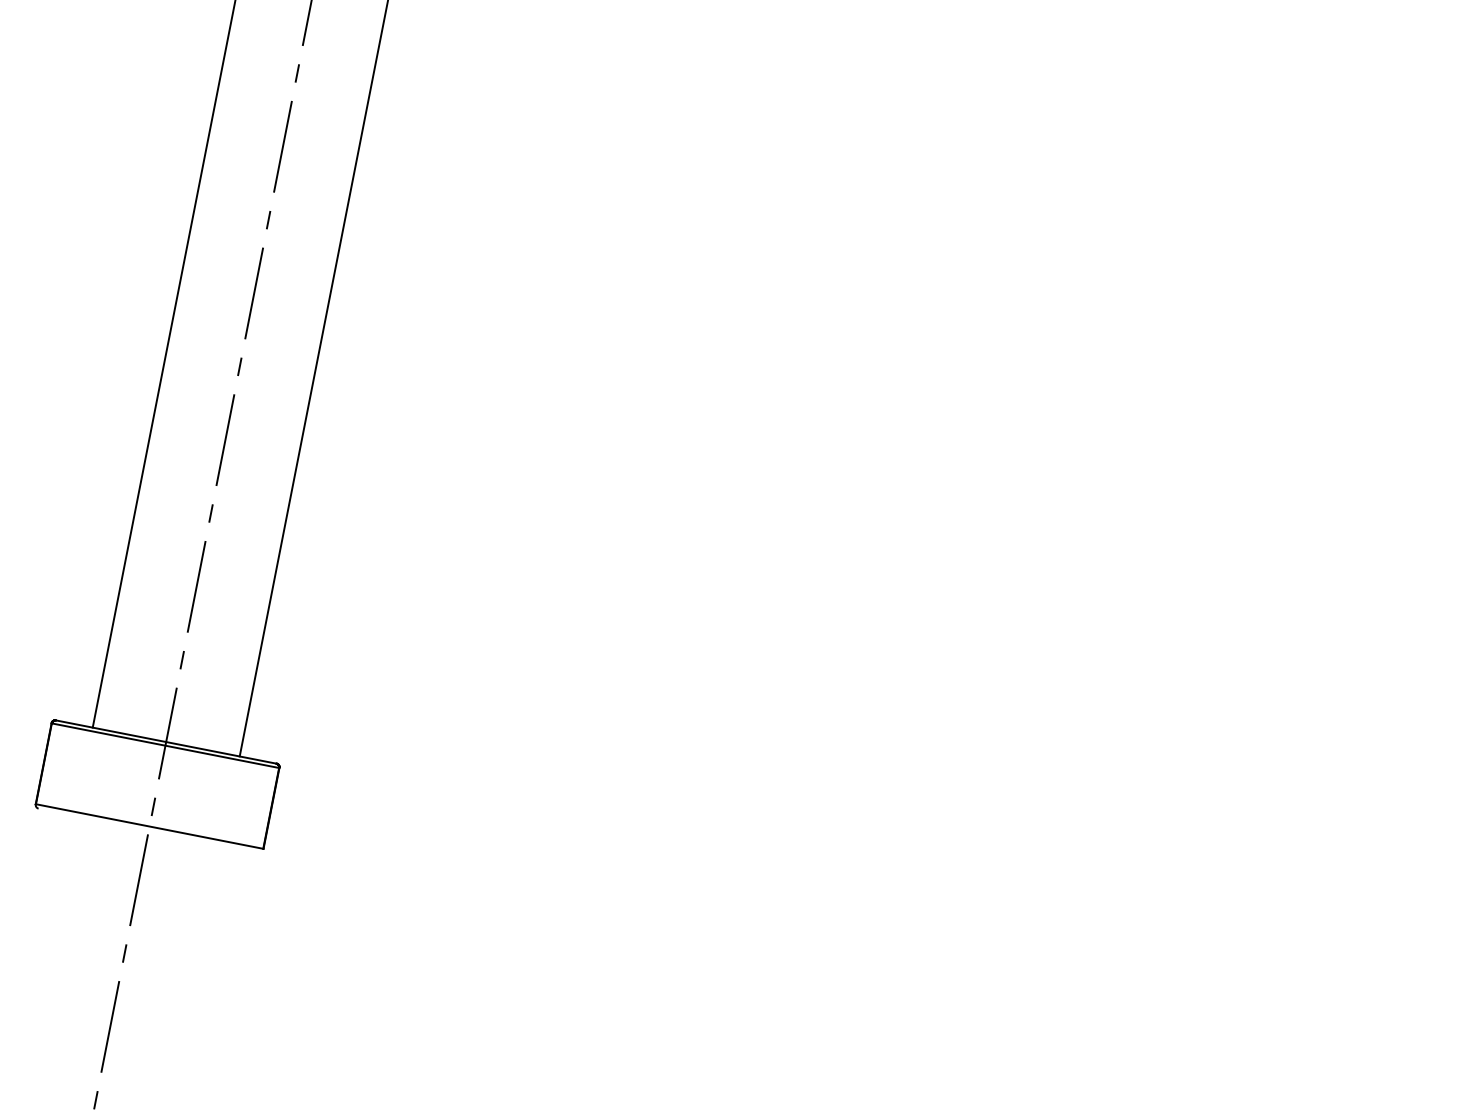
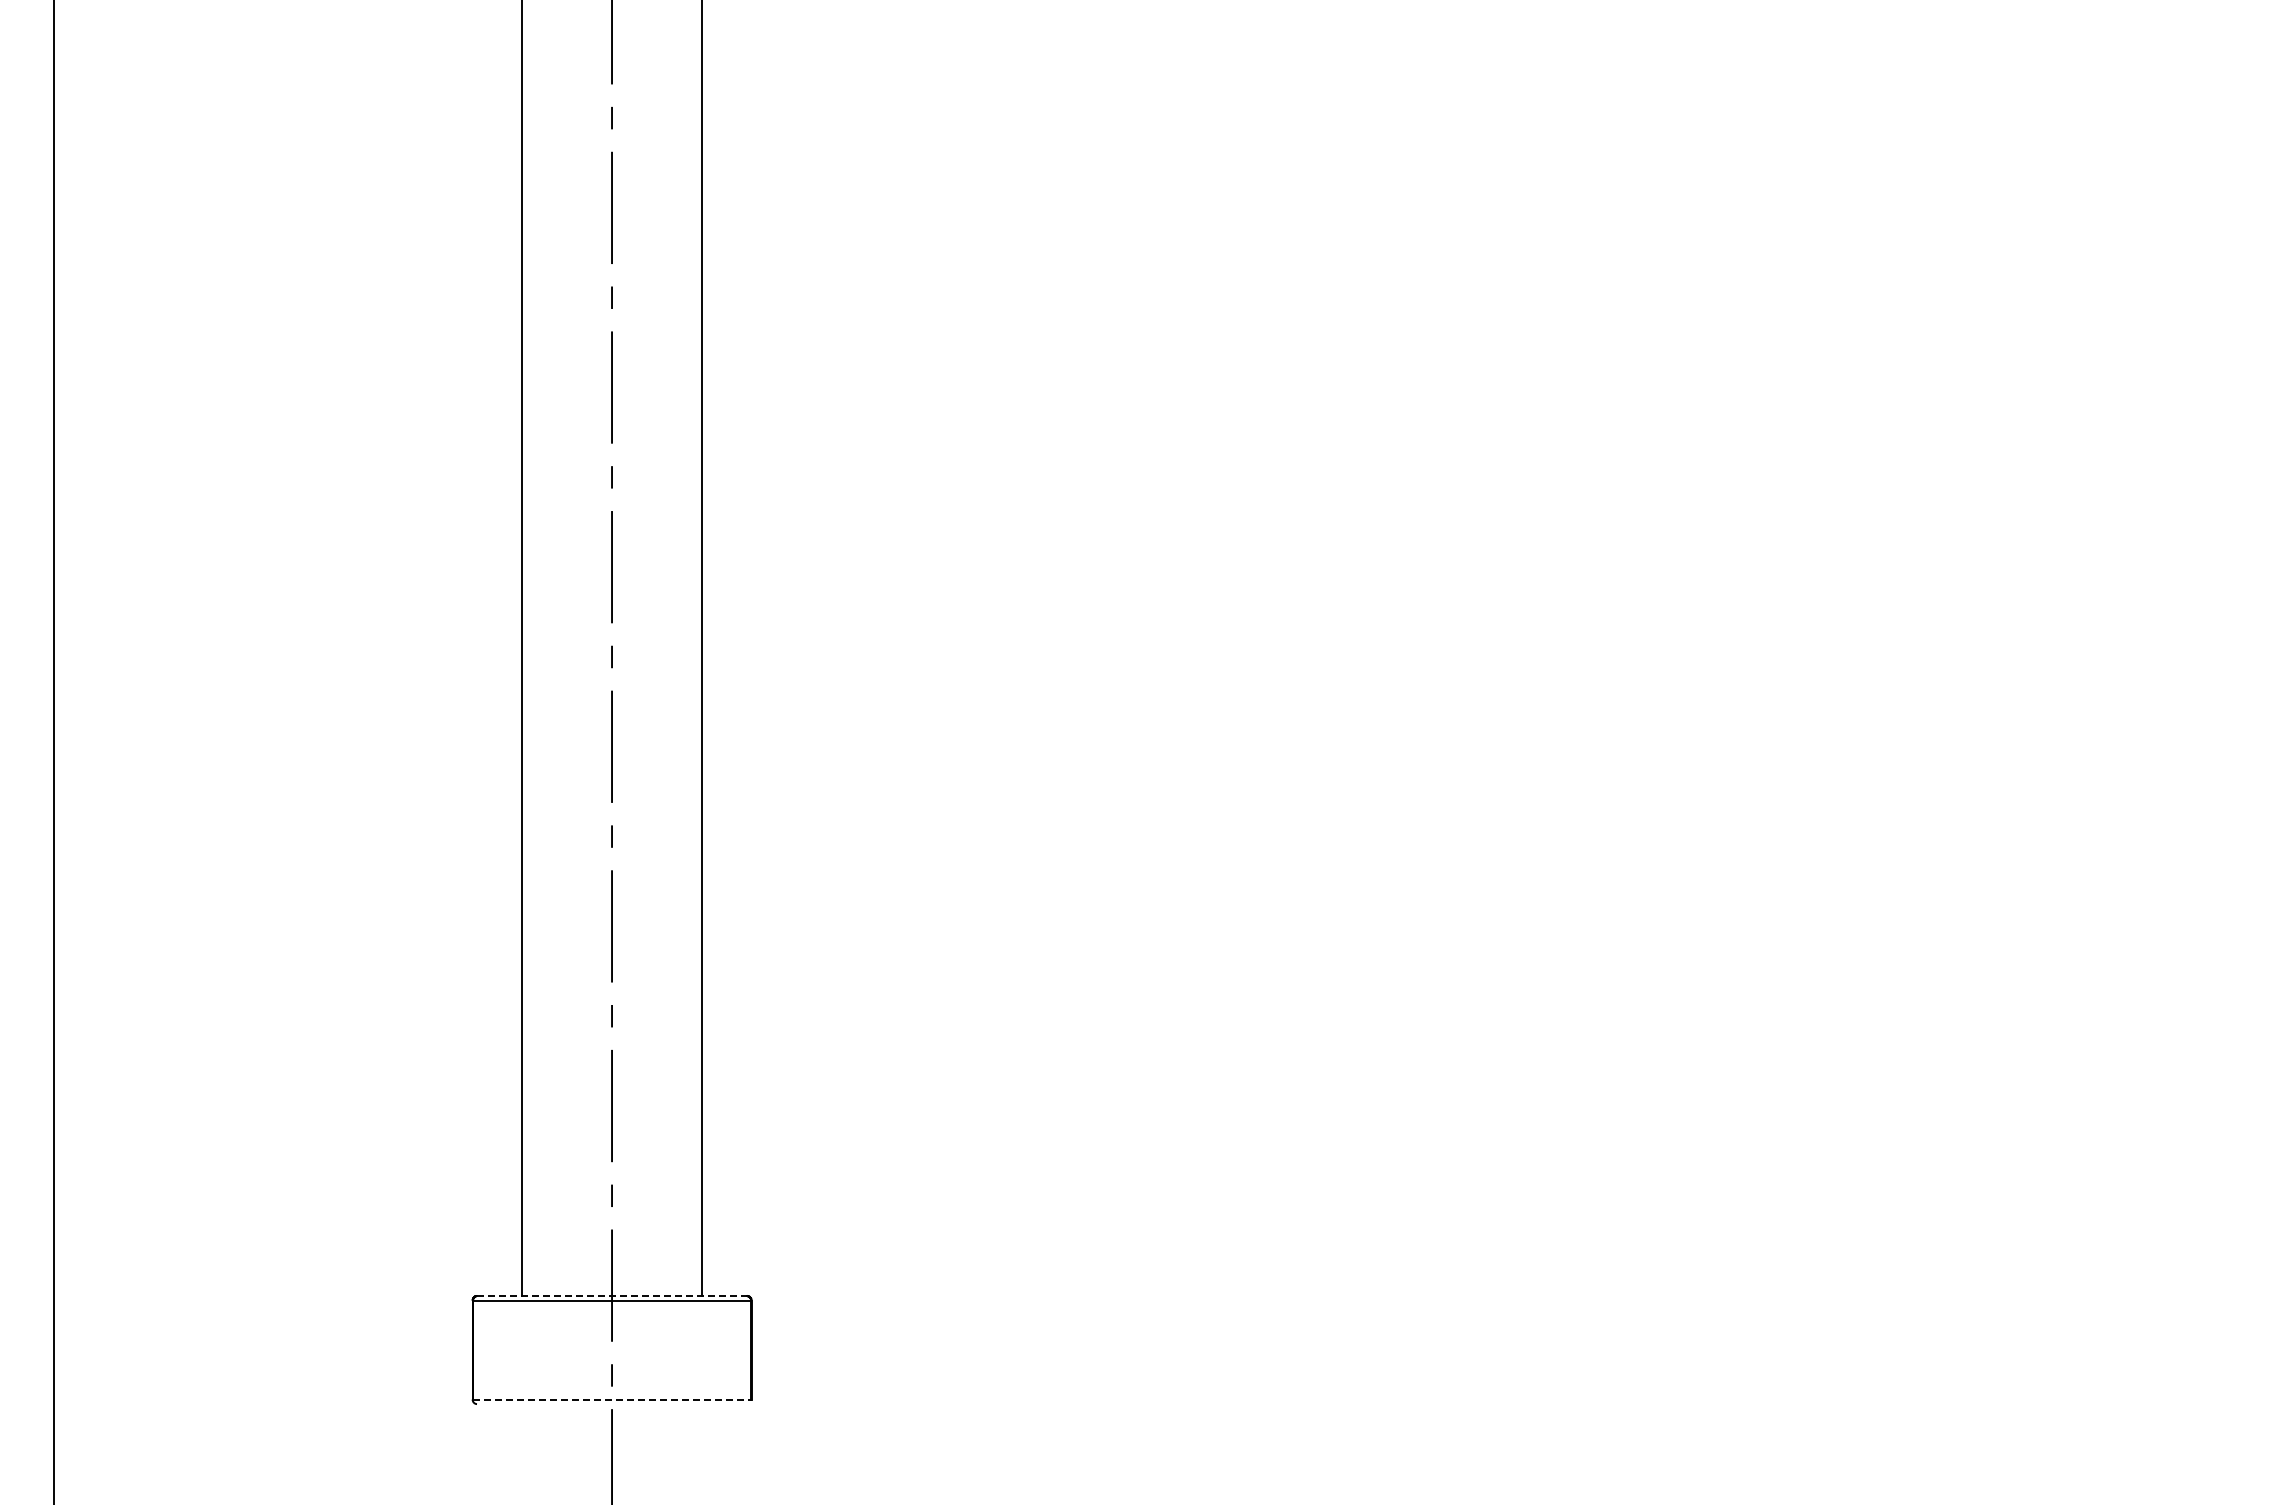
line: (166, 742) -> (612, 1296), solid -> dashed
line: (150, 826) -> (612, 1399), solid -> dashed

